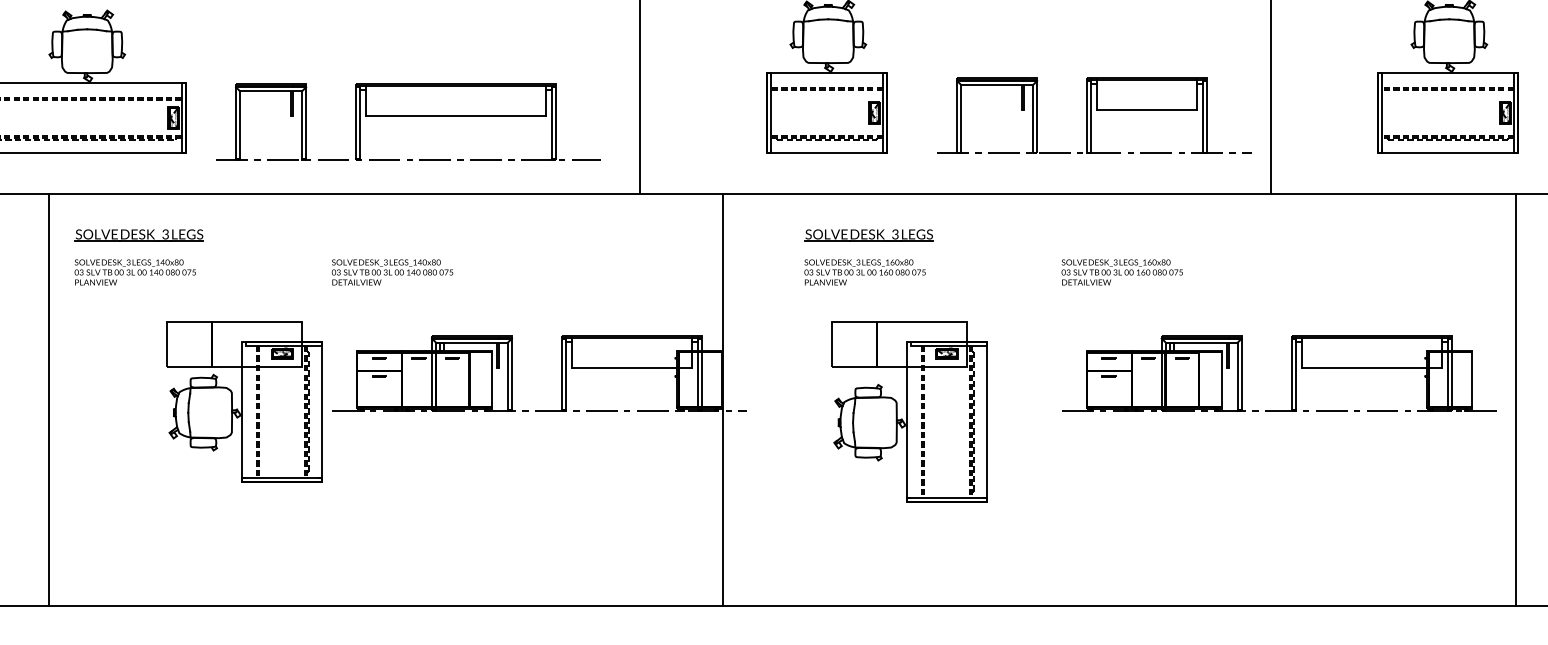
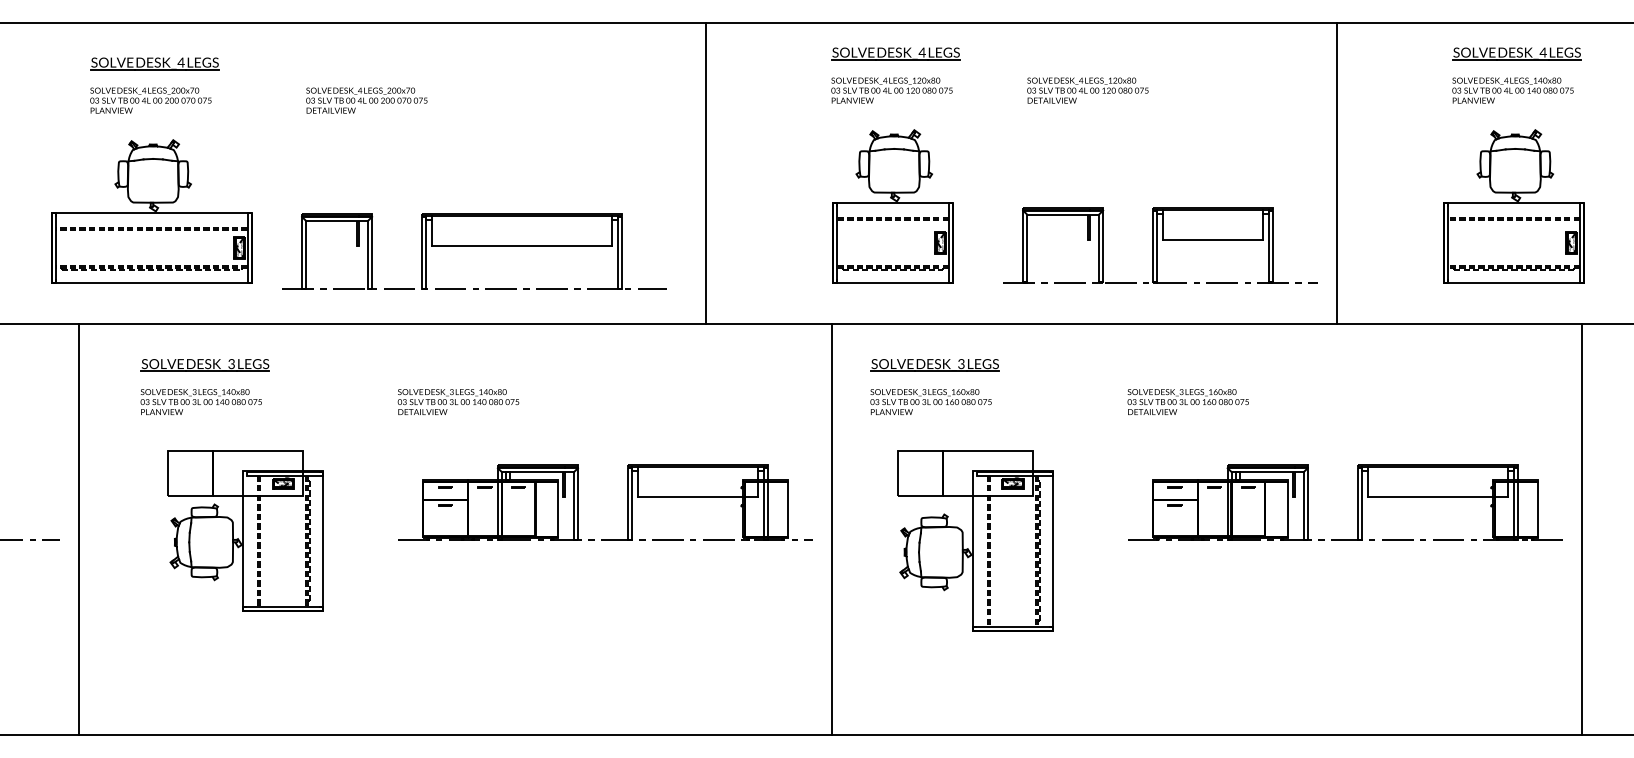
line: (48, 399) -> (78, 529), moved
line: (722, 399) -> (831, 529), moved
part: (244, 400) -> (245, 530), moved

